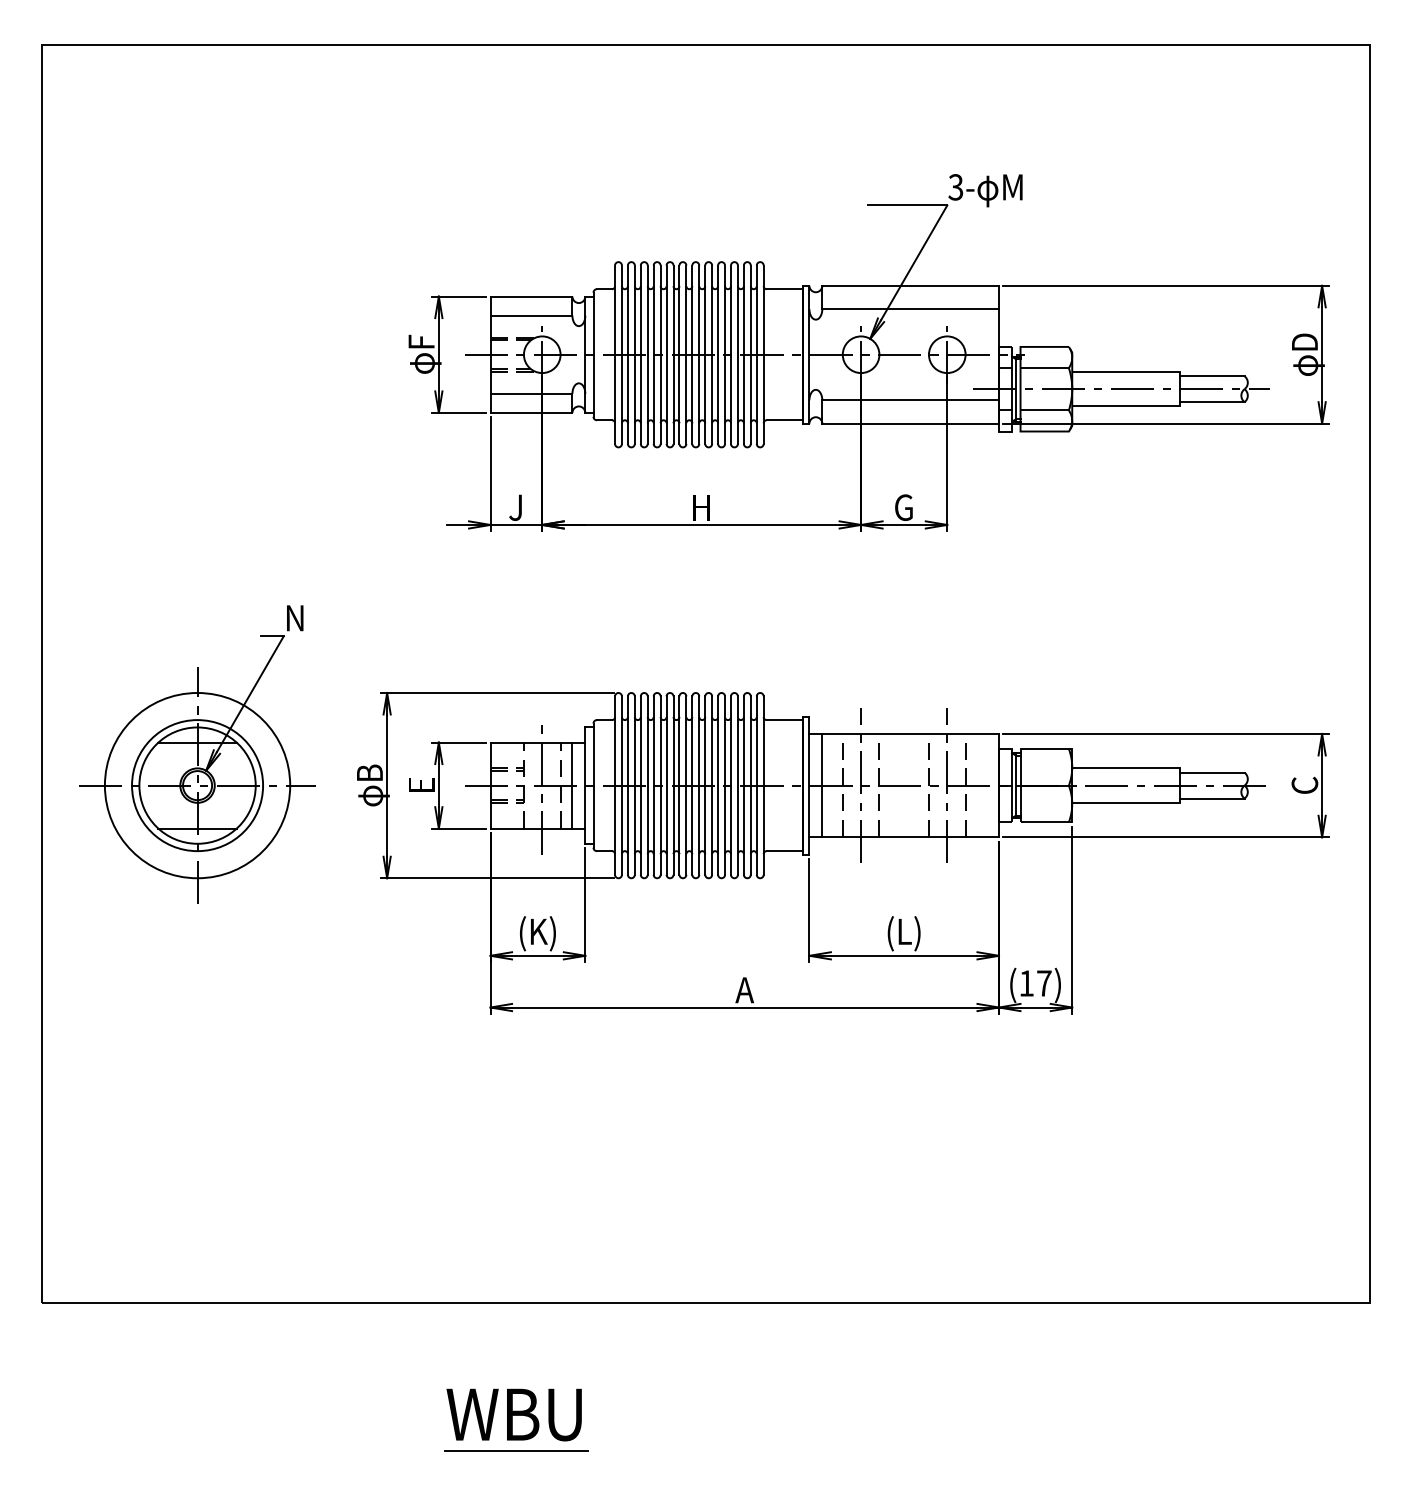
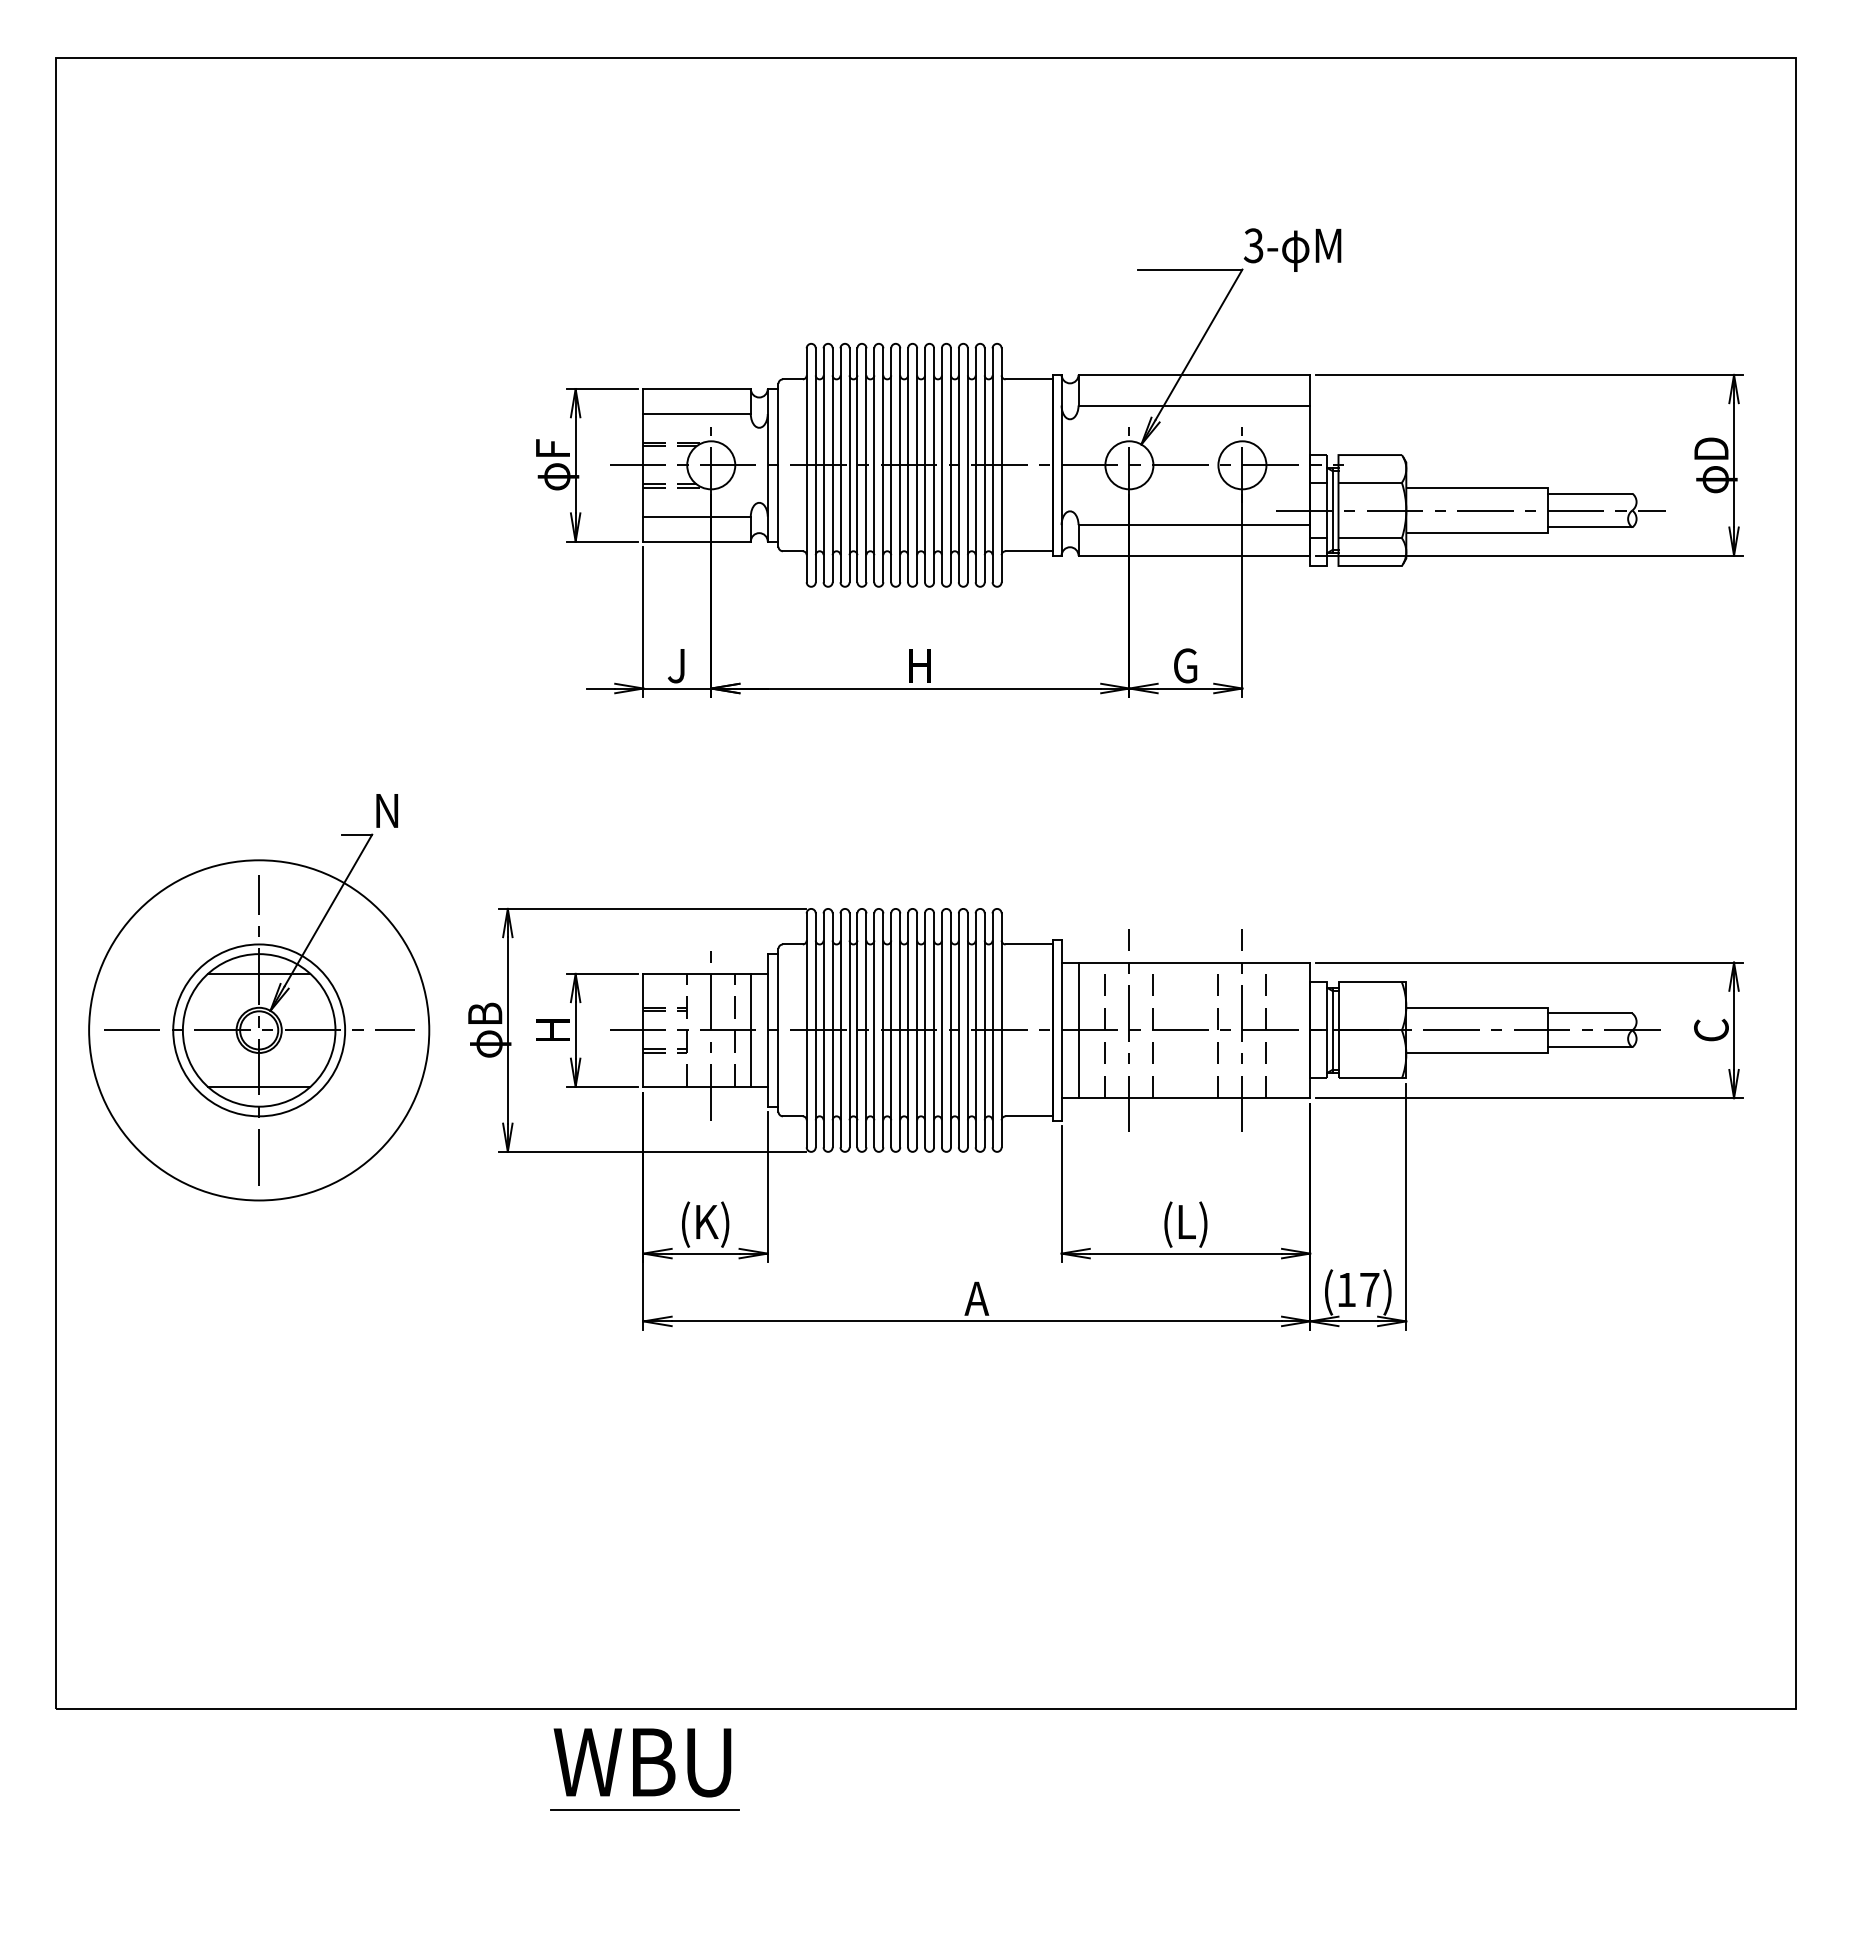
circle: (197, 784) -> (258, 1029), size x1.4
text: (421, 784) -> (552, 1029), E -> H
part: (515, 1420) -> (644, 1769), moved

